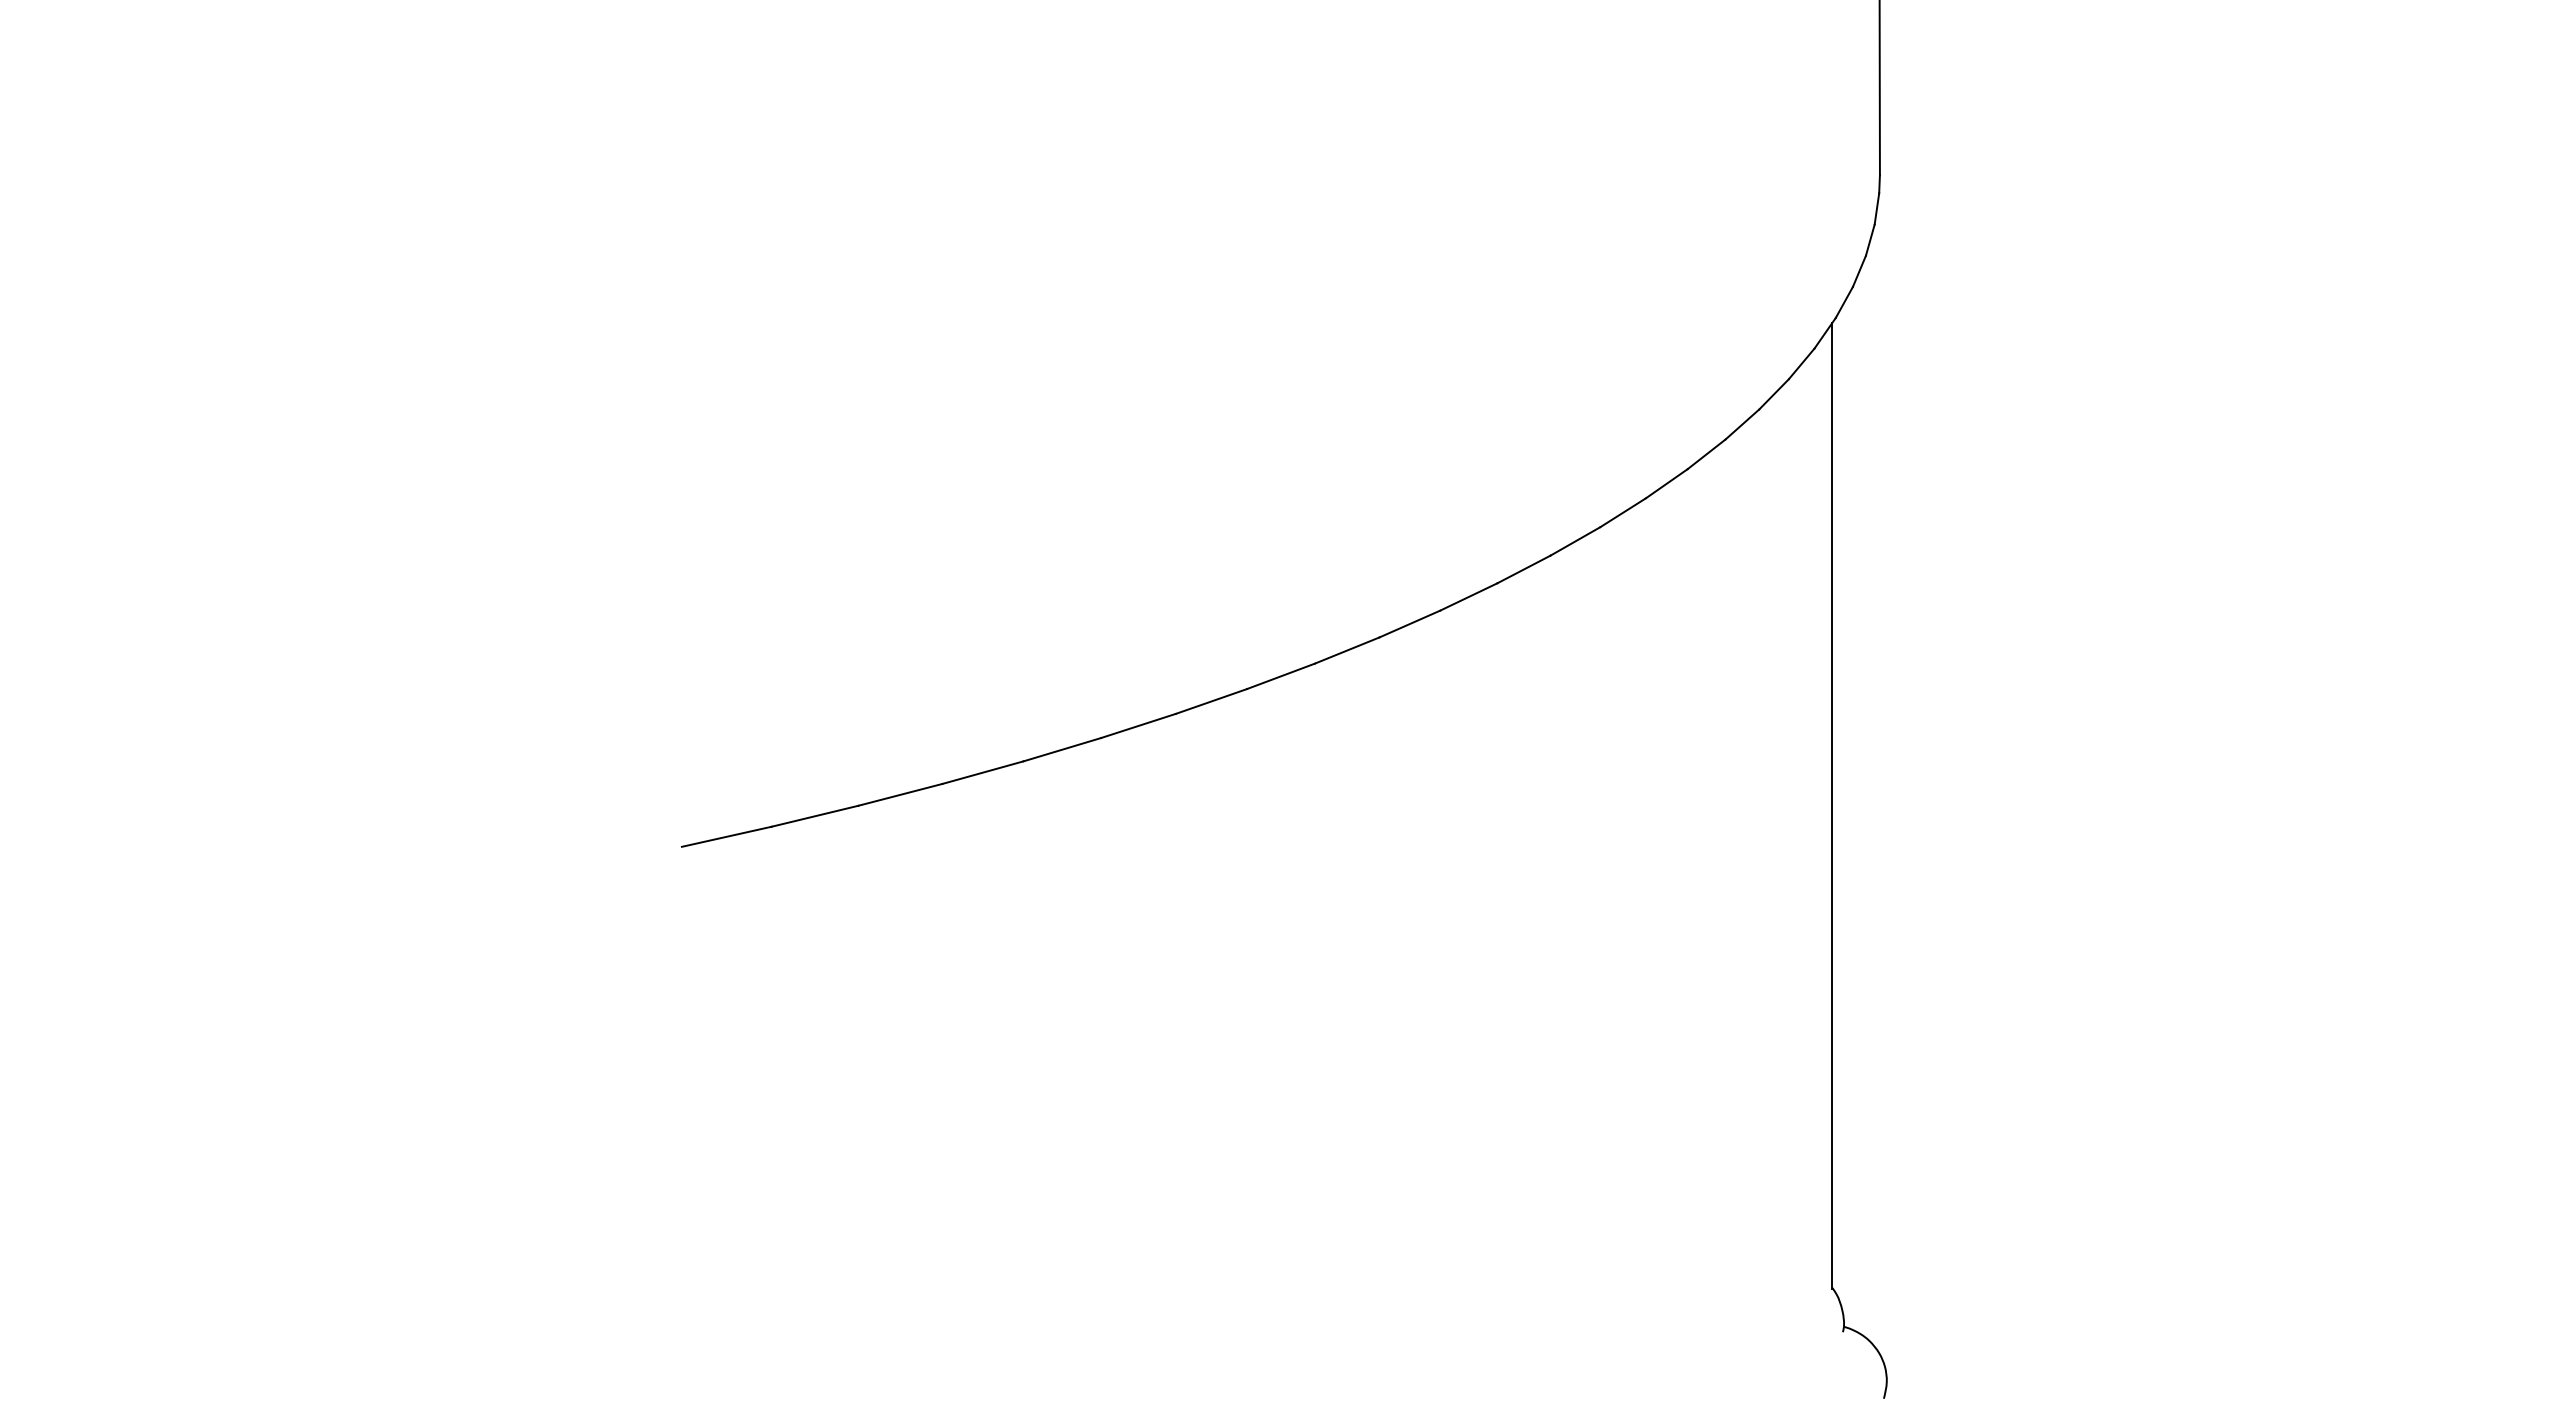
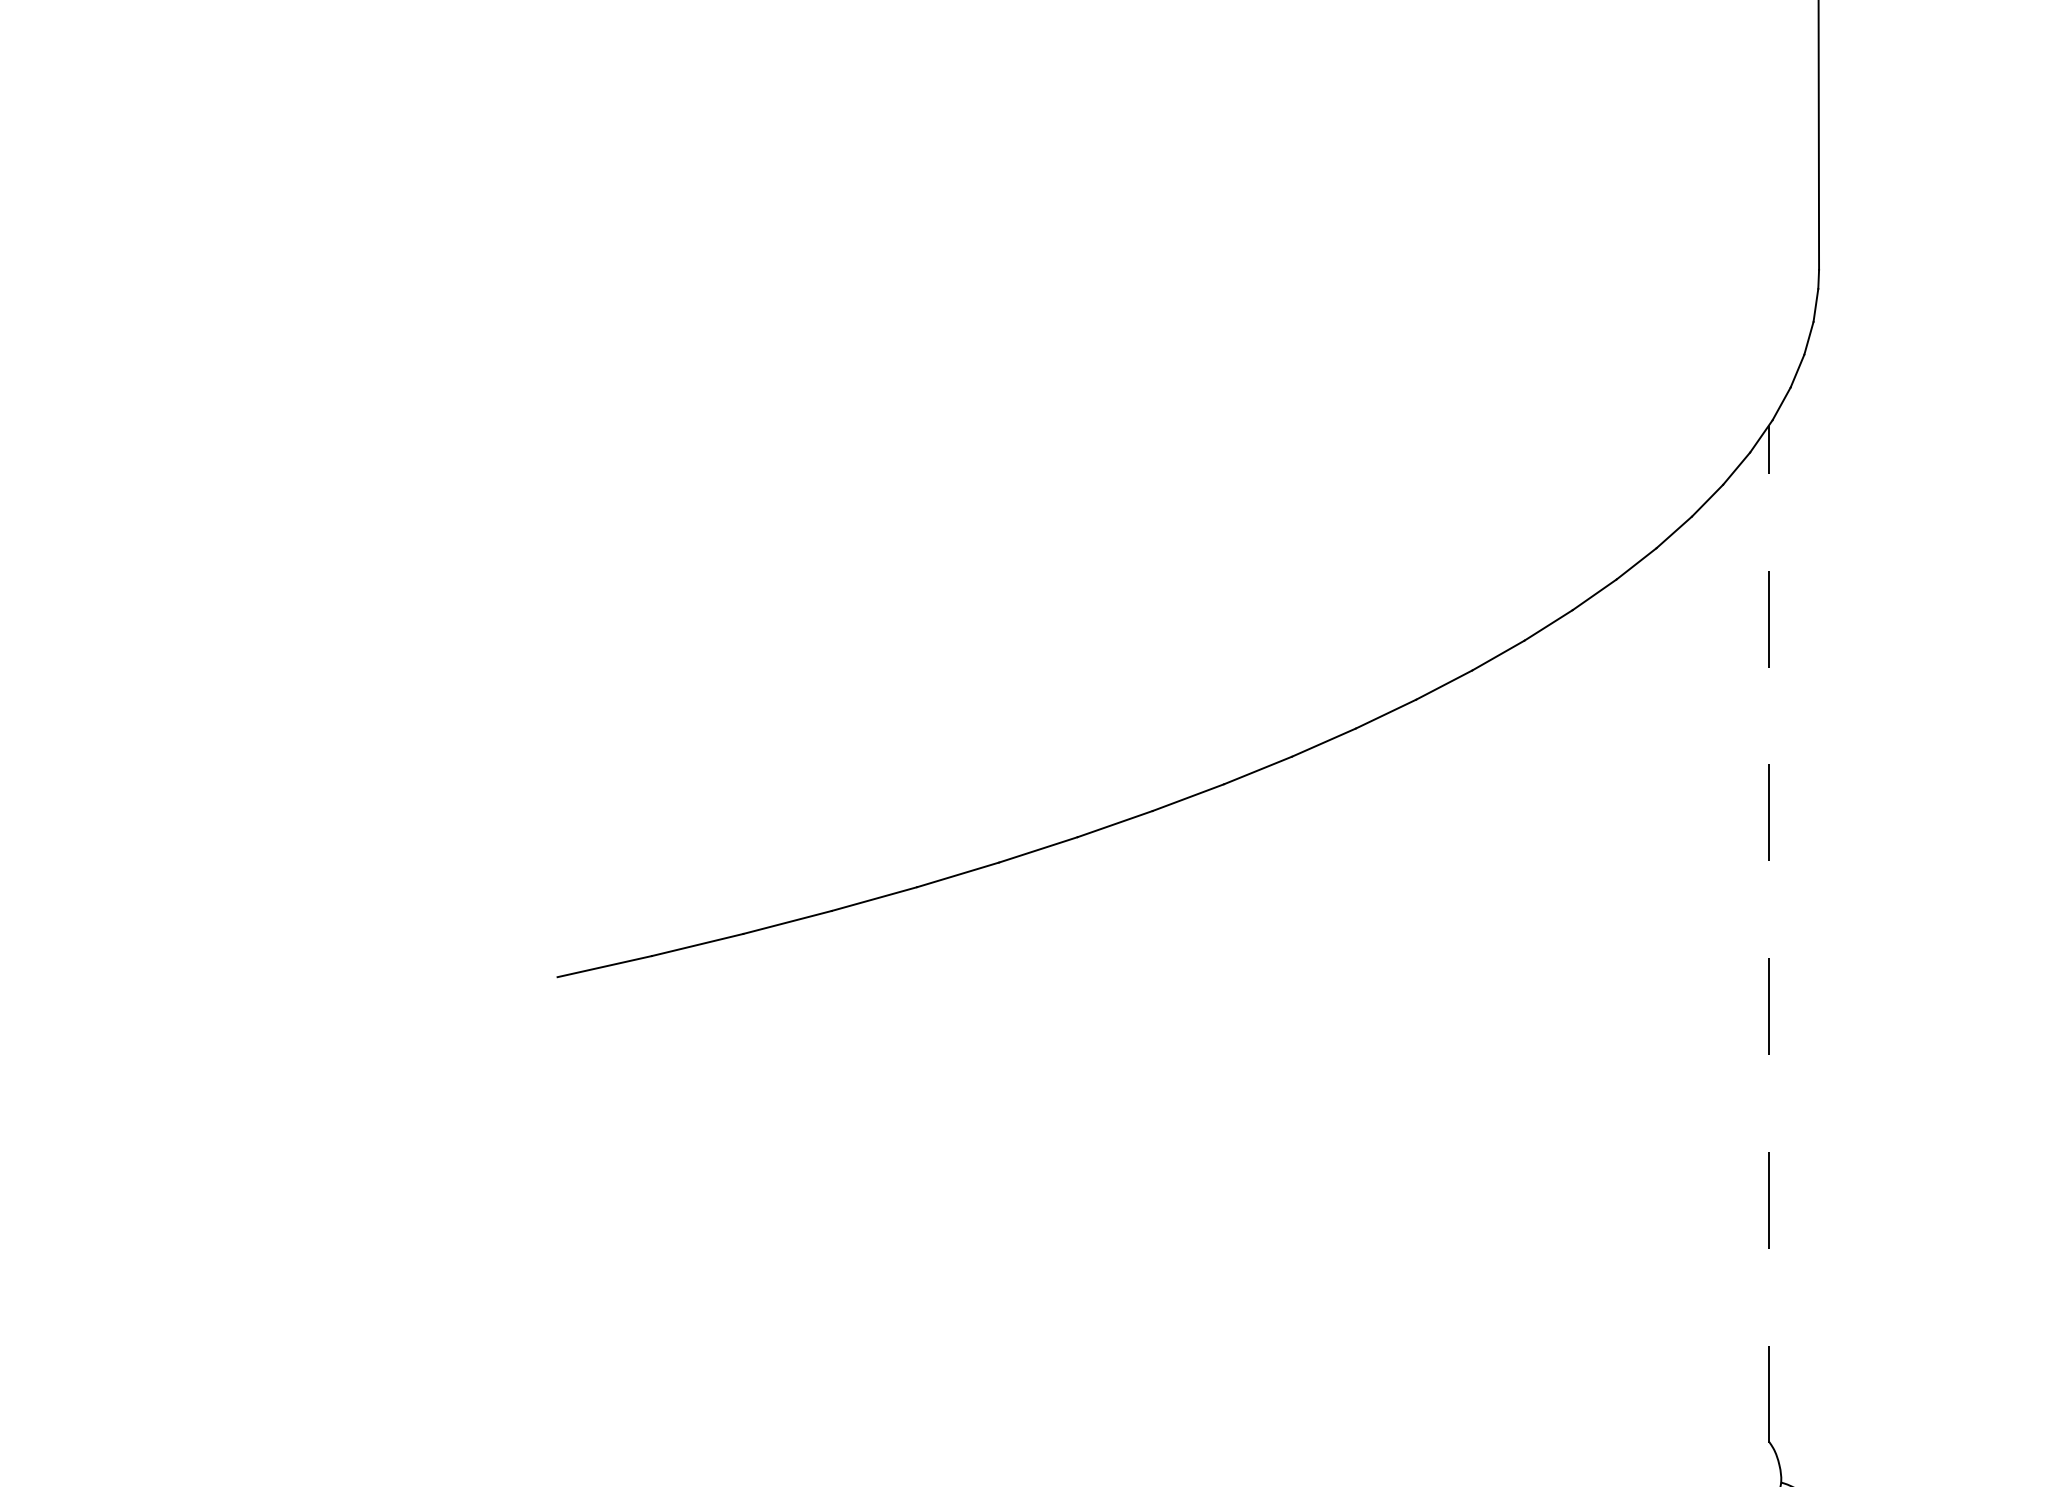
line: (1832, 806) -> (1769, 934), solid -> dashed

